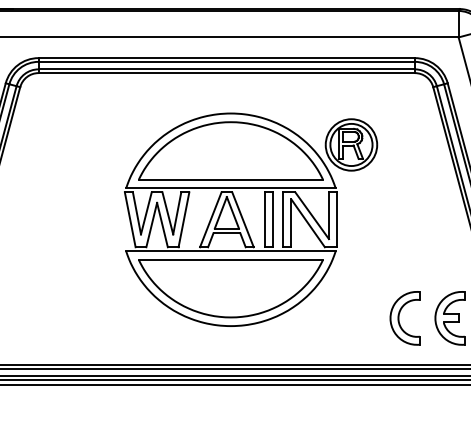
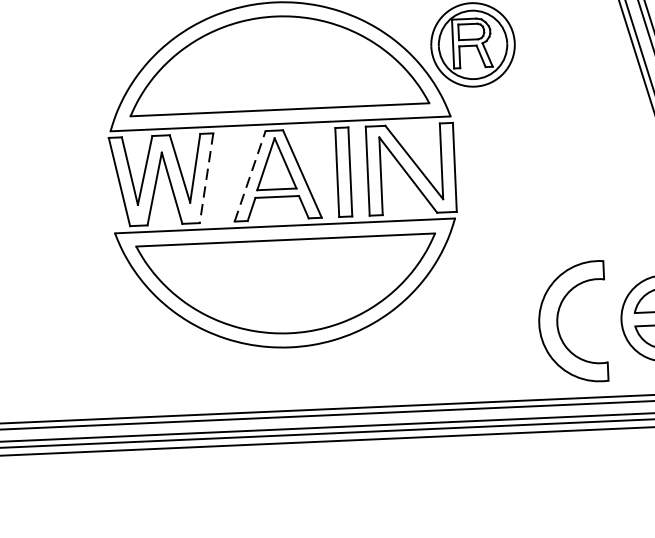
line: (183, 219) -> (205, 177), solid -> dashed
line: (210, 219) -> (249, 175), solid -> dashed
part: (404, 318) -> (571, 322), size x1.4

